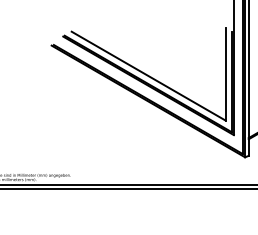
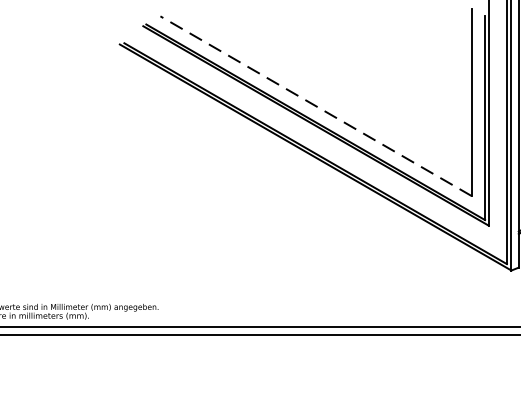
line: (148, 76) -> (315, 106), solid -> dashed

